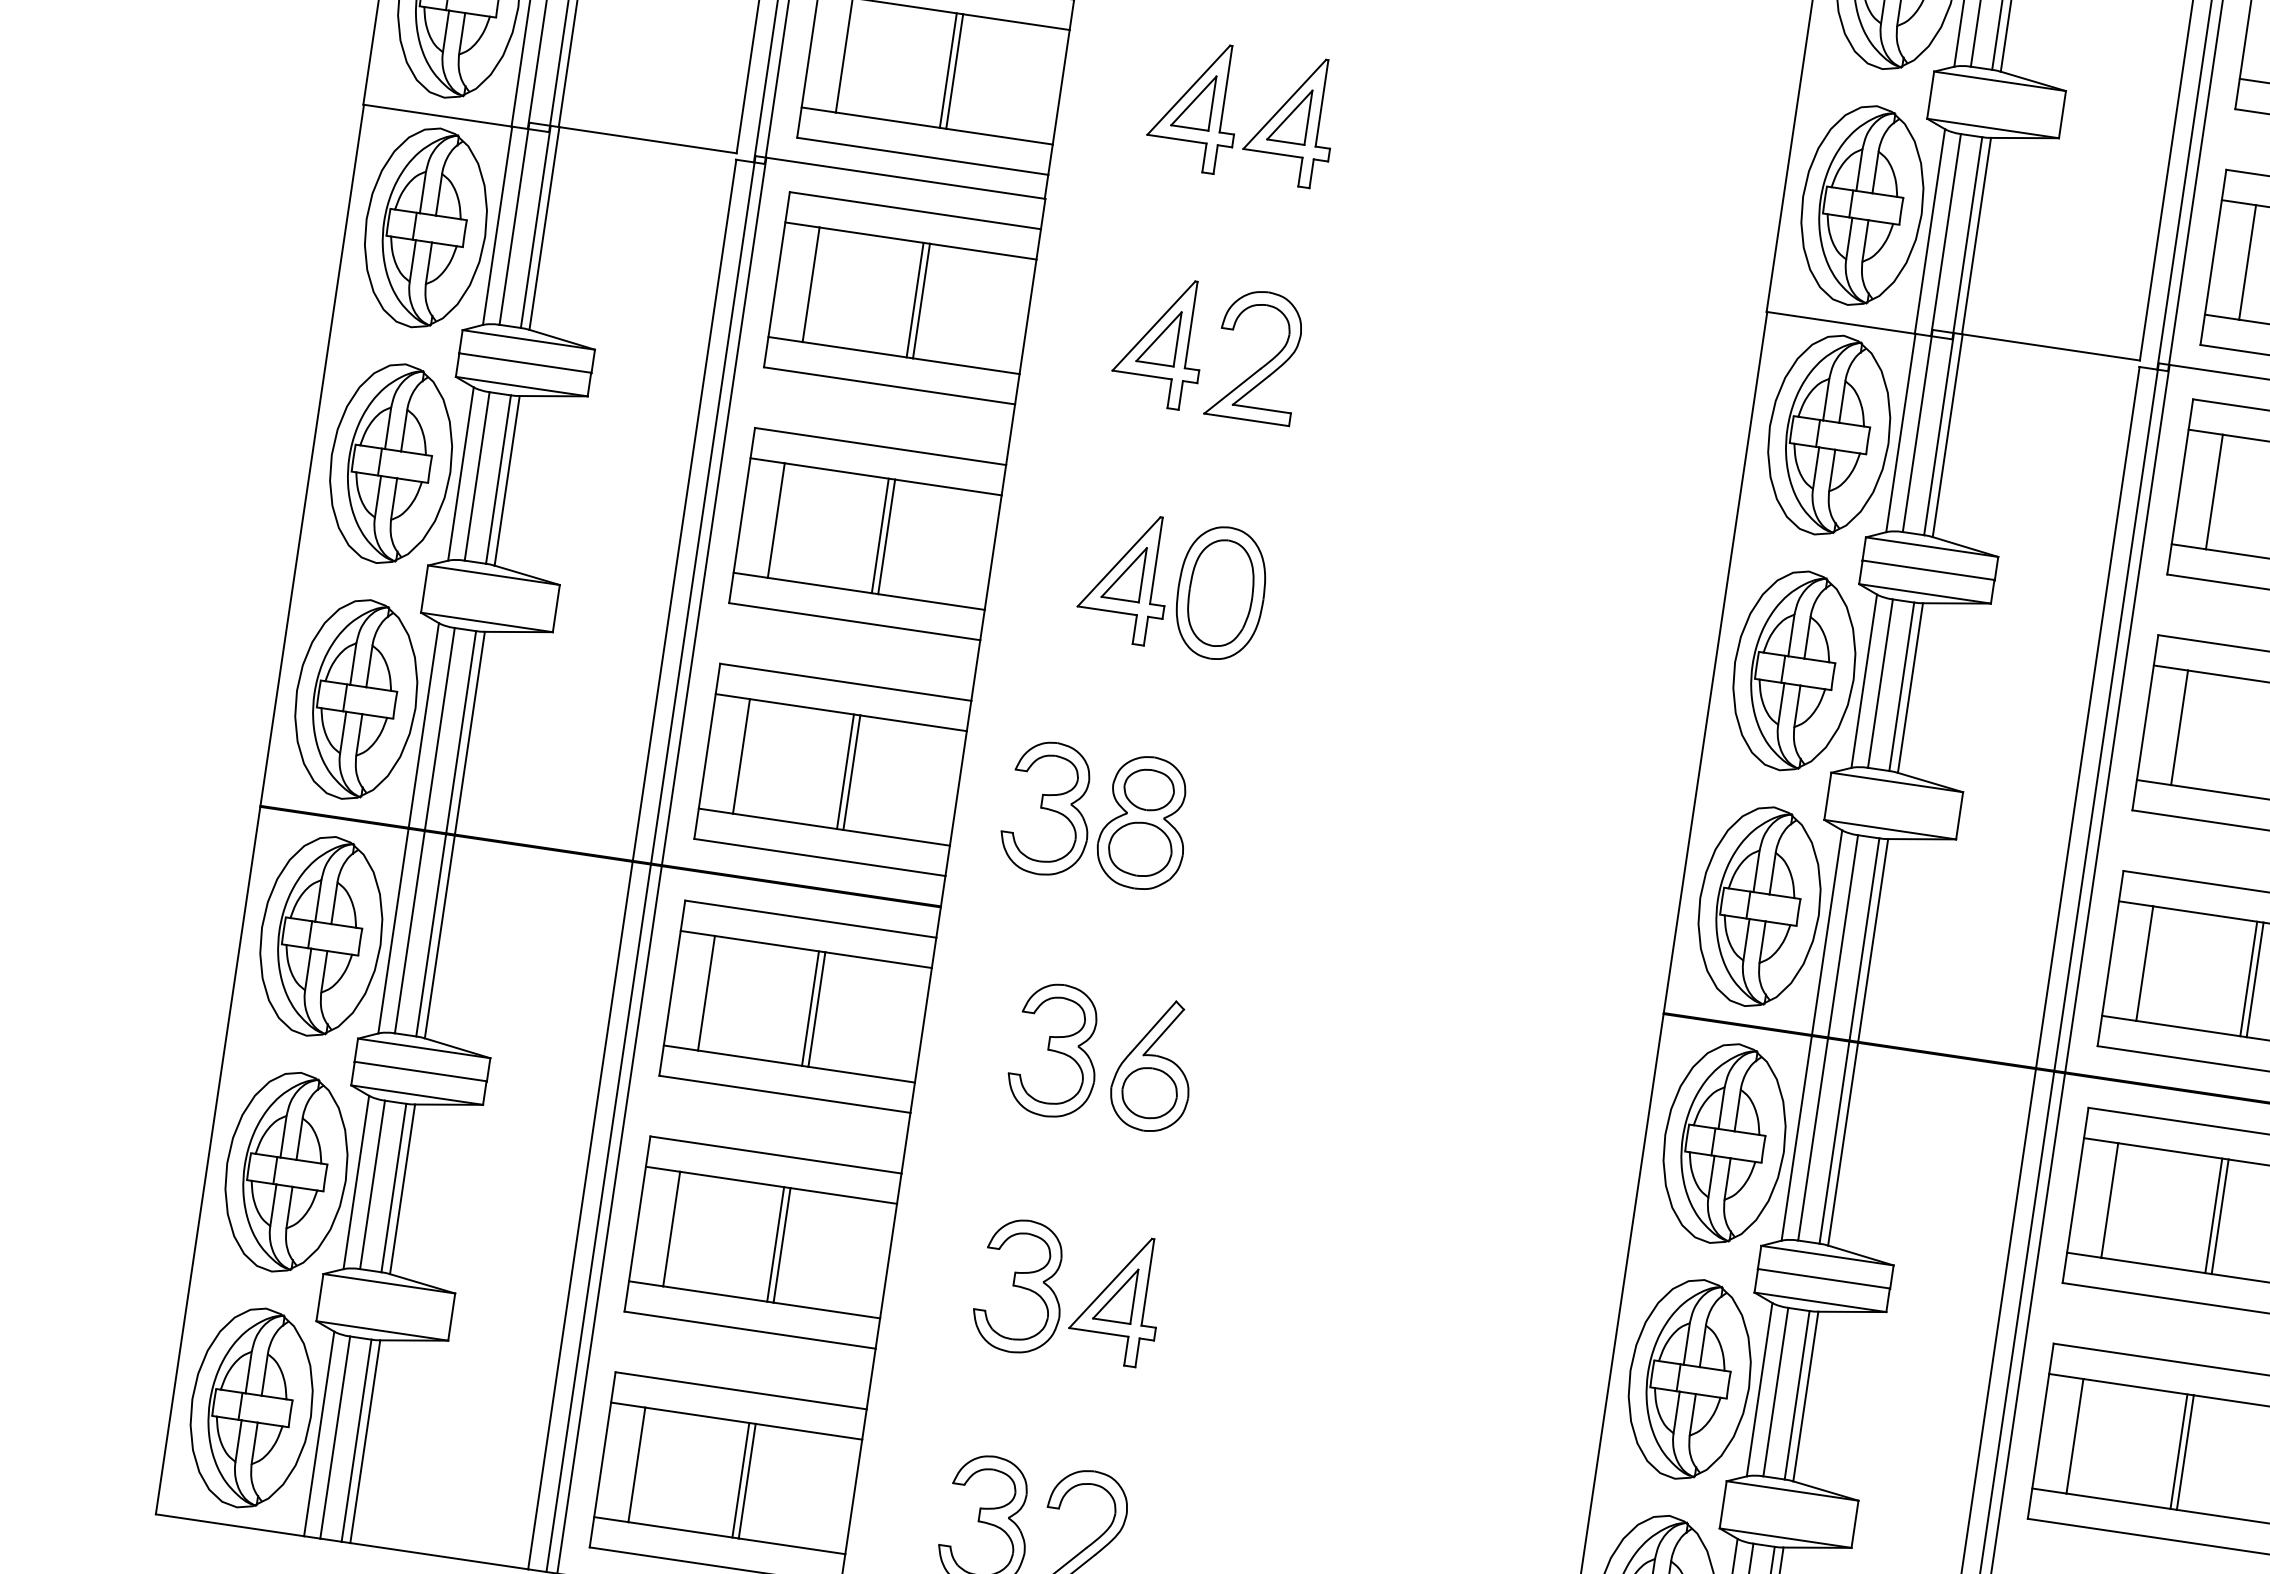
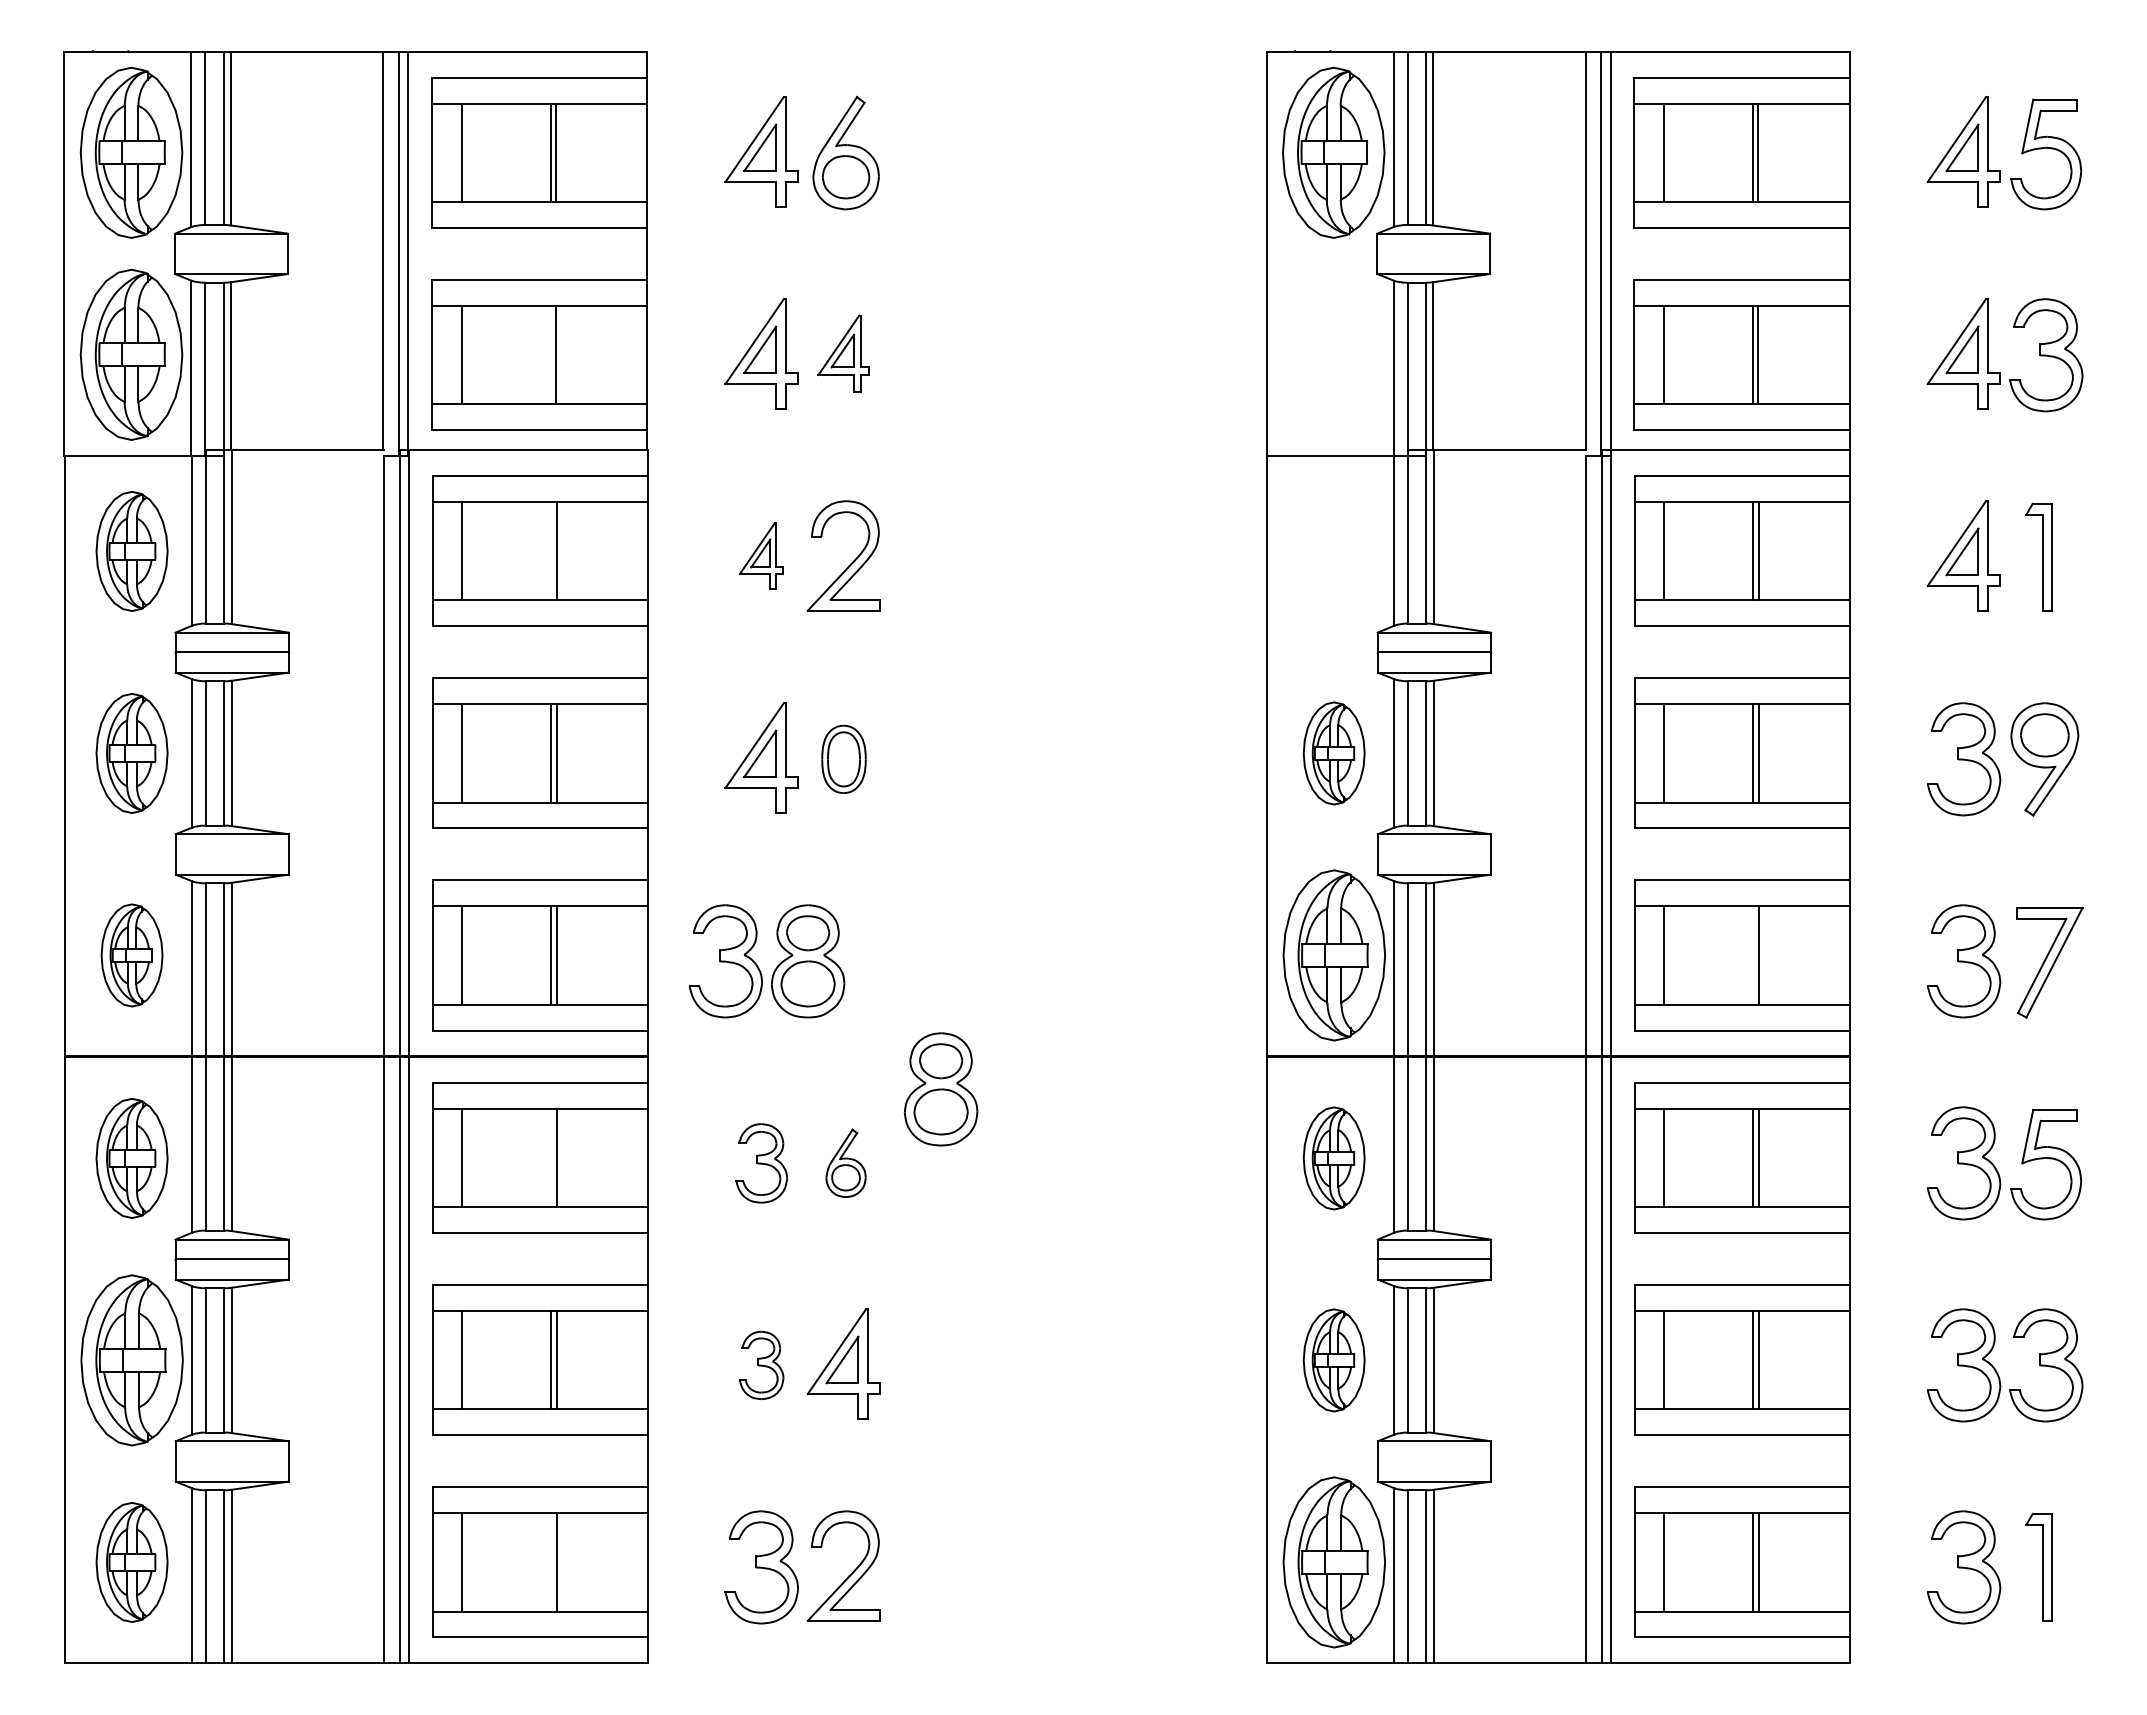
line: (948, 70) -> (550, 354), removed
part: (1290, 119) -> (843, 353), size x0.7
part: (1862, 205) -> (1333, 354), removed
part: (425, 227) -> (131, 551), size x0.7
line: (915, 300) -> (551, 551), removed
part: (1159, 341) -> (761, 555), size x0.6
part: (1828, 435) -> (1333, 551), removed
part: (390, 463) -> (131, 753), size x0.7
part: (1220, 593) -> (843, 759), size x0.6
part: (1793, 670) -> (1333, 753), size x0.6
part: (355, 699) -> (131, 955), size x0.6
part: (320, 936) -> (131, 1158), size x0.7
line: (2248, 979) -> (1753, 955), removed
part: (1277, 995) -> (941, 1089), added
line: (810, 1008) -> (551, 1158), removed
part: (1055, 1050) -> (761, 1163), size x0.7
part: (1153, 1065) -> (845, 1163), size x0.6
part: (1723, 1143) -> (1333, 1158), size x0.6
part: (1020, 1286) -> (761, 1365), size x0.6
part: (1688, 1379) -> (1333, 1360), size x0.6
part: (250, 1407) -> (131, 1562), size x0.7
line: (741, 1480) -> (551, 1562), removed

